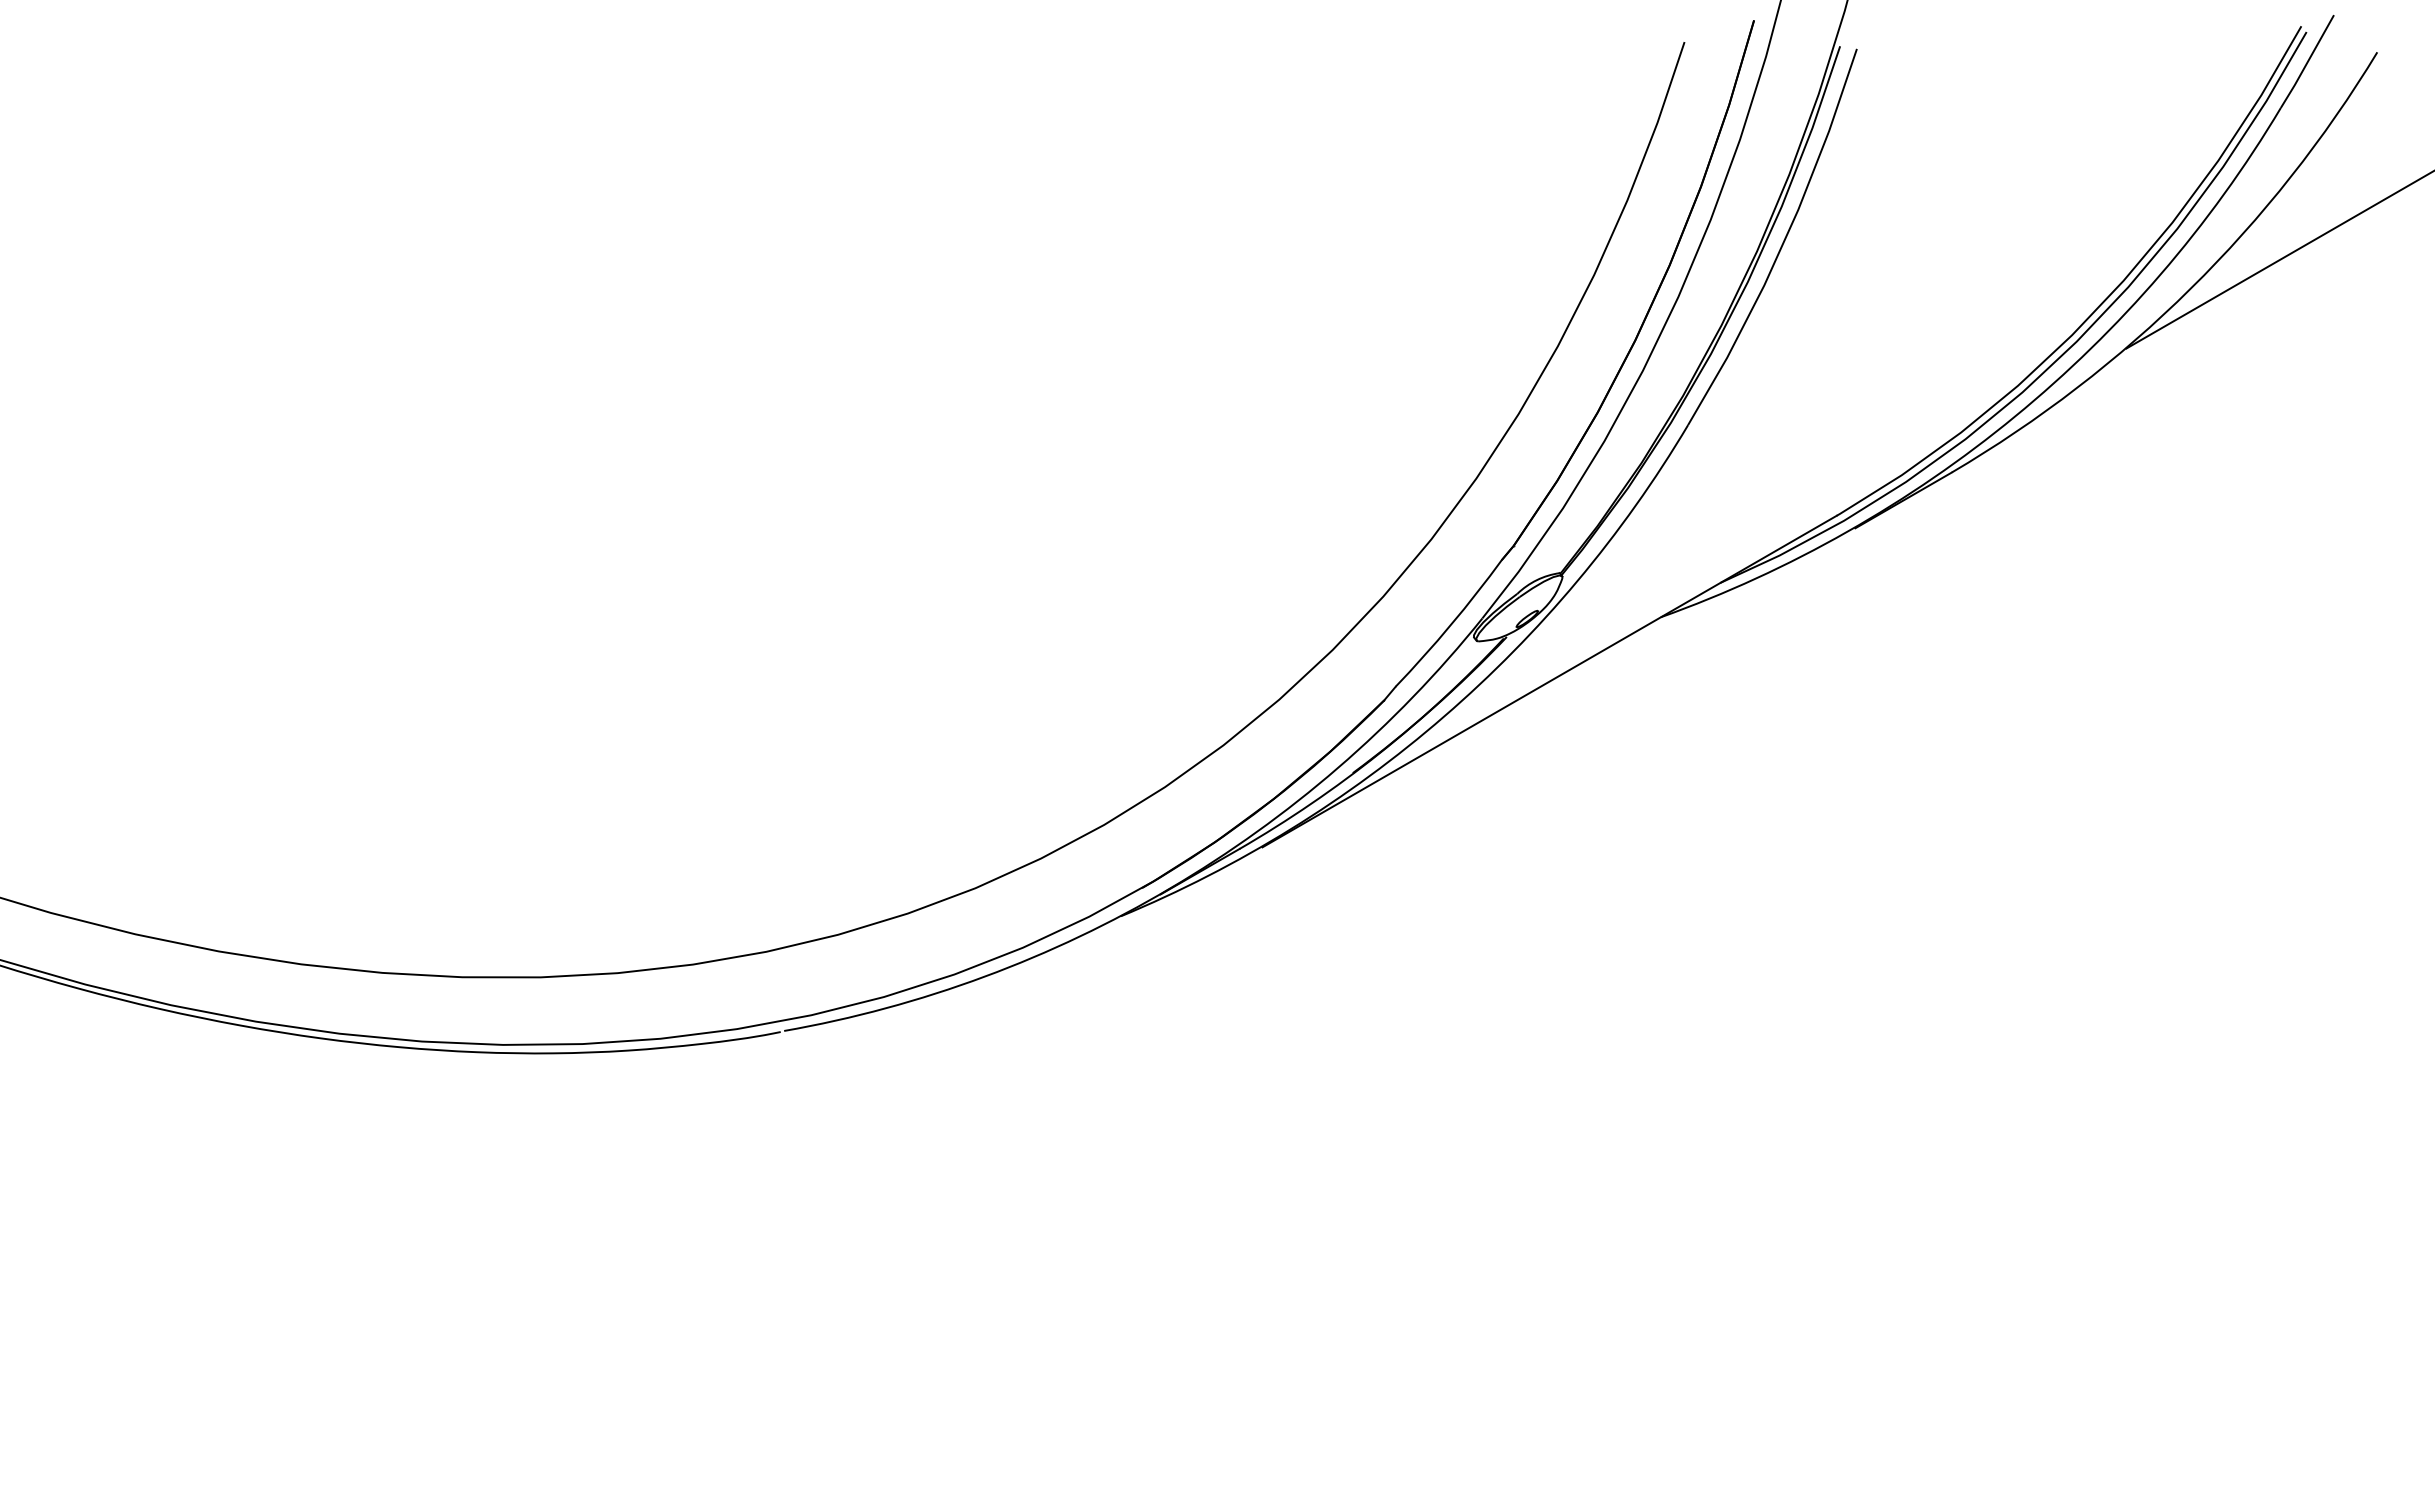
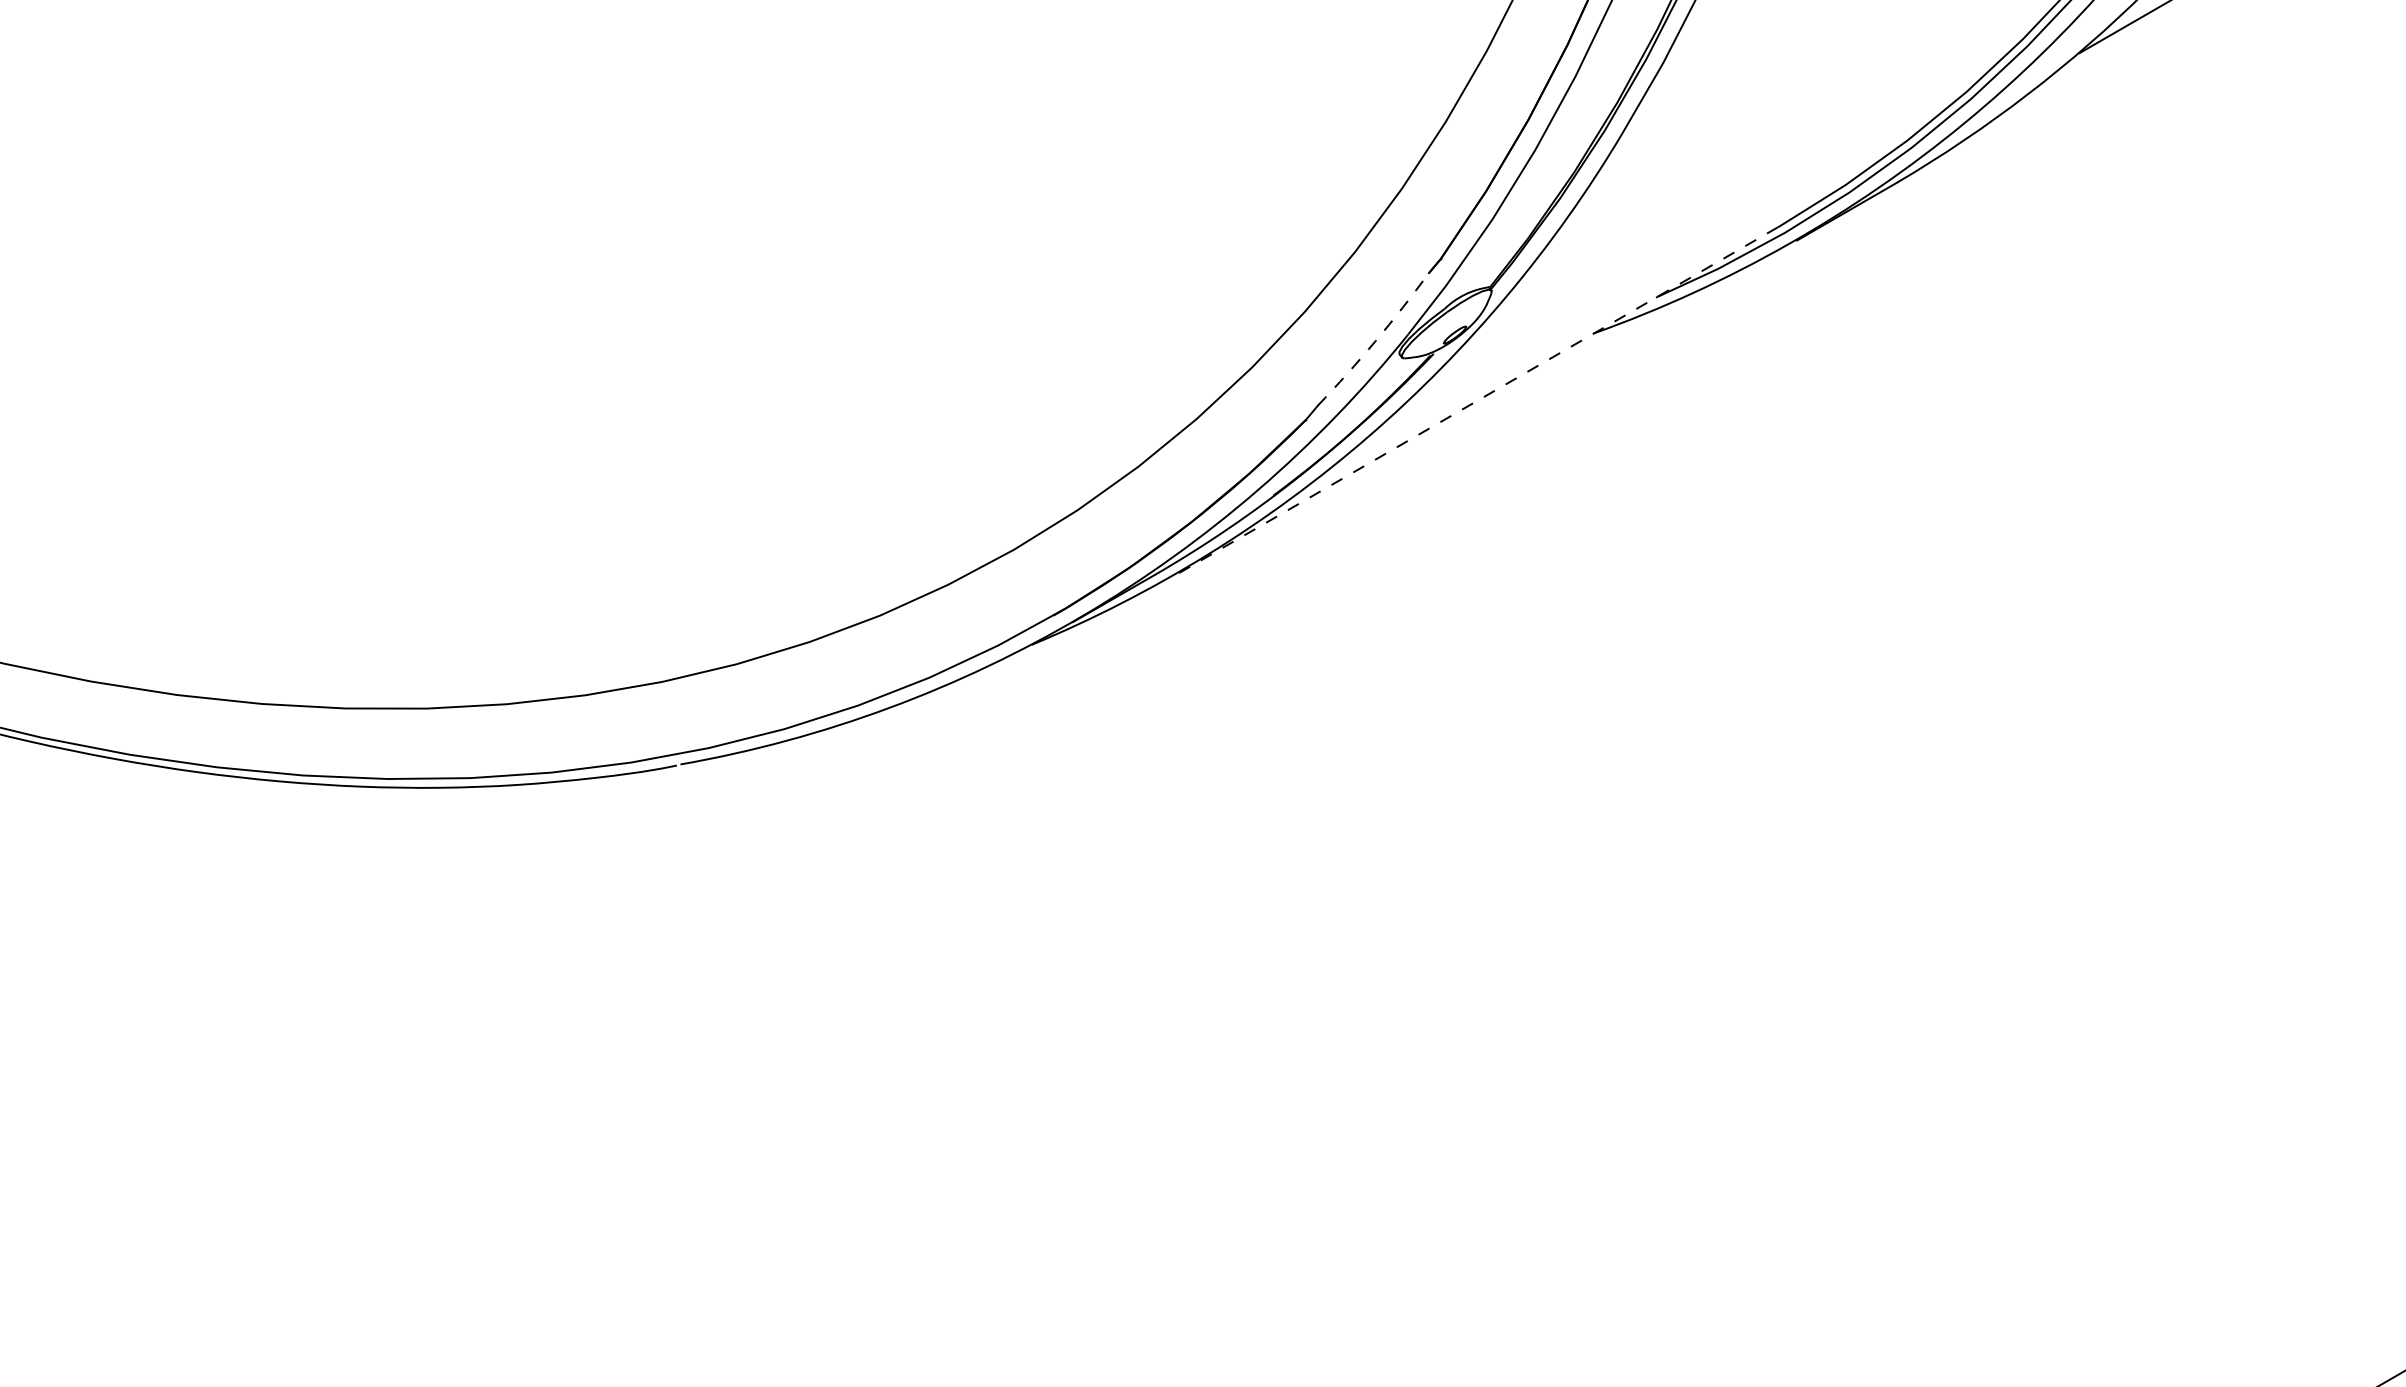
arc: (1451, 624) -> (1376, 340), solid -> dashed
line: (1549, 681) -> (1478, 400), solid -> dashed

